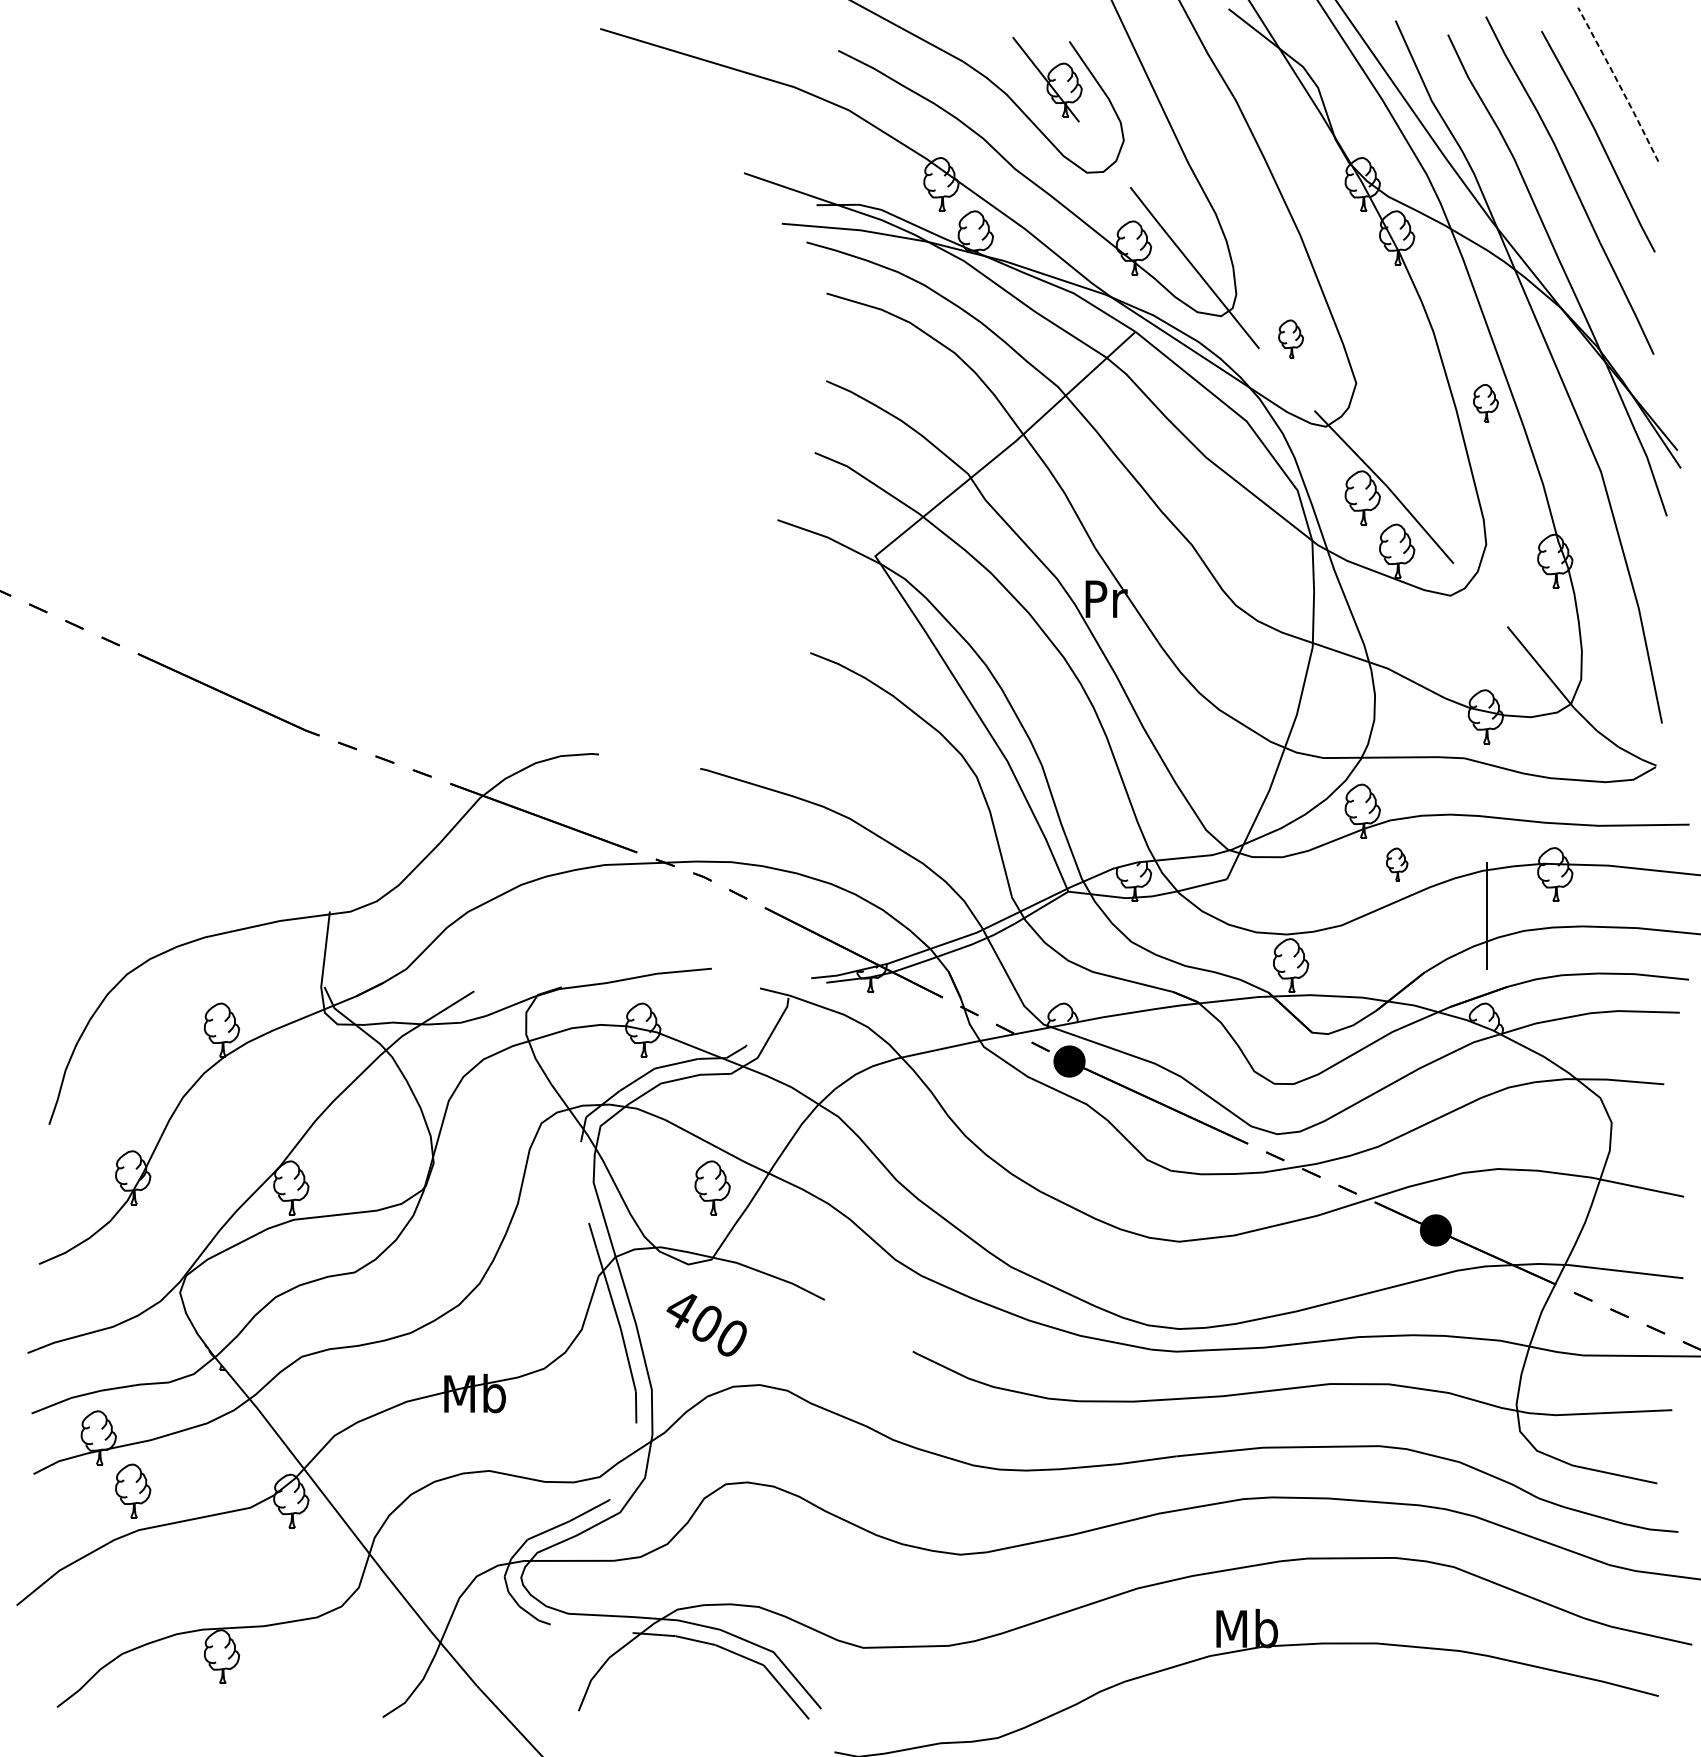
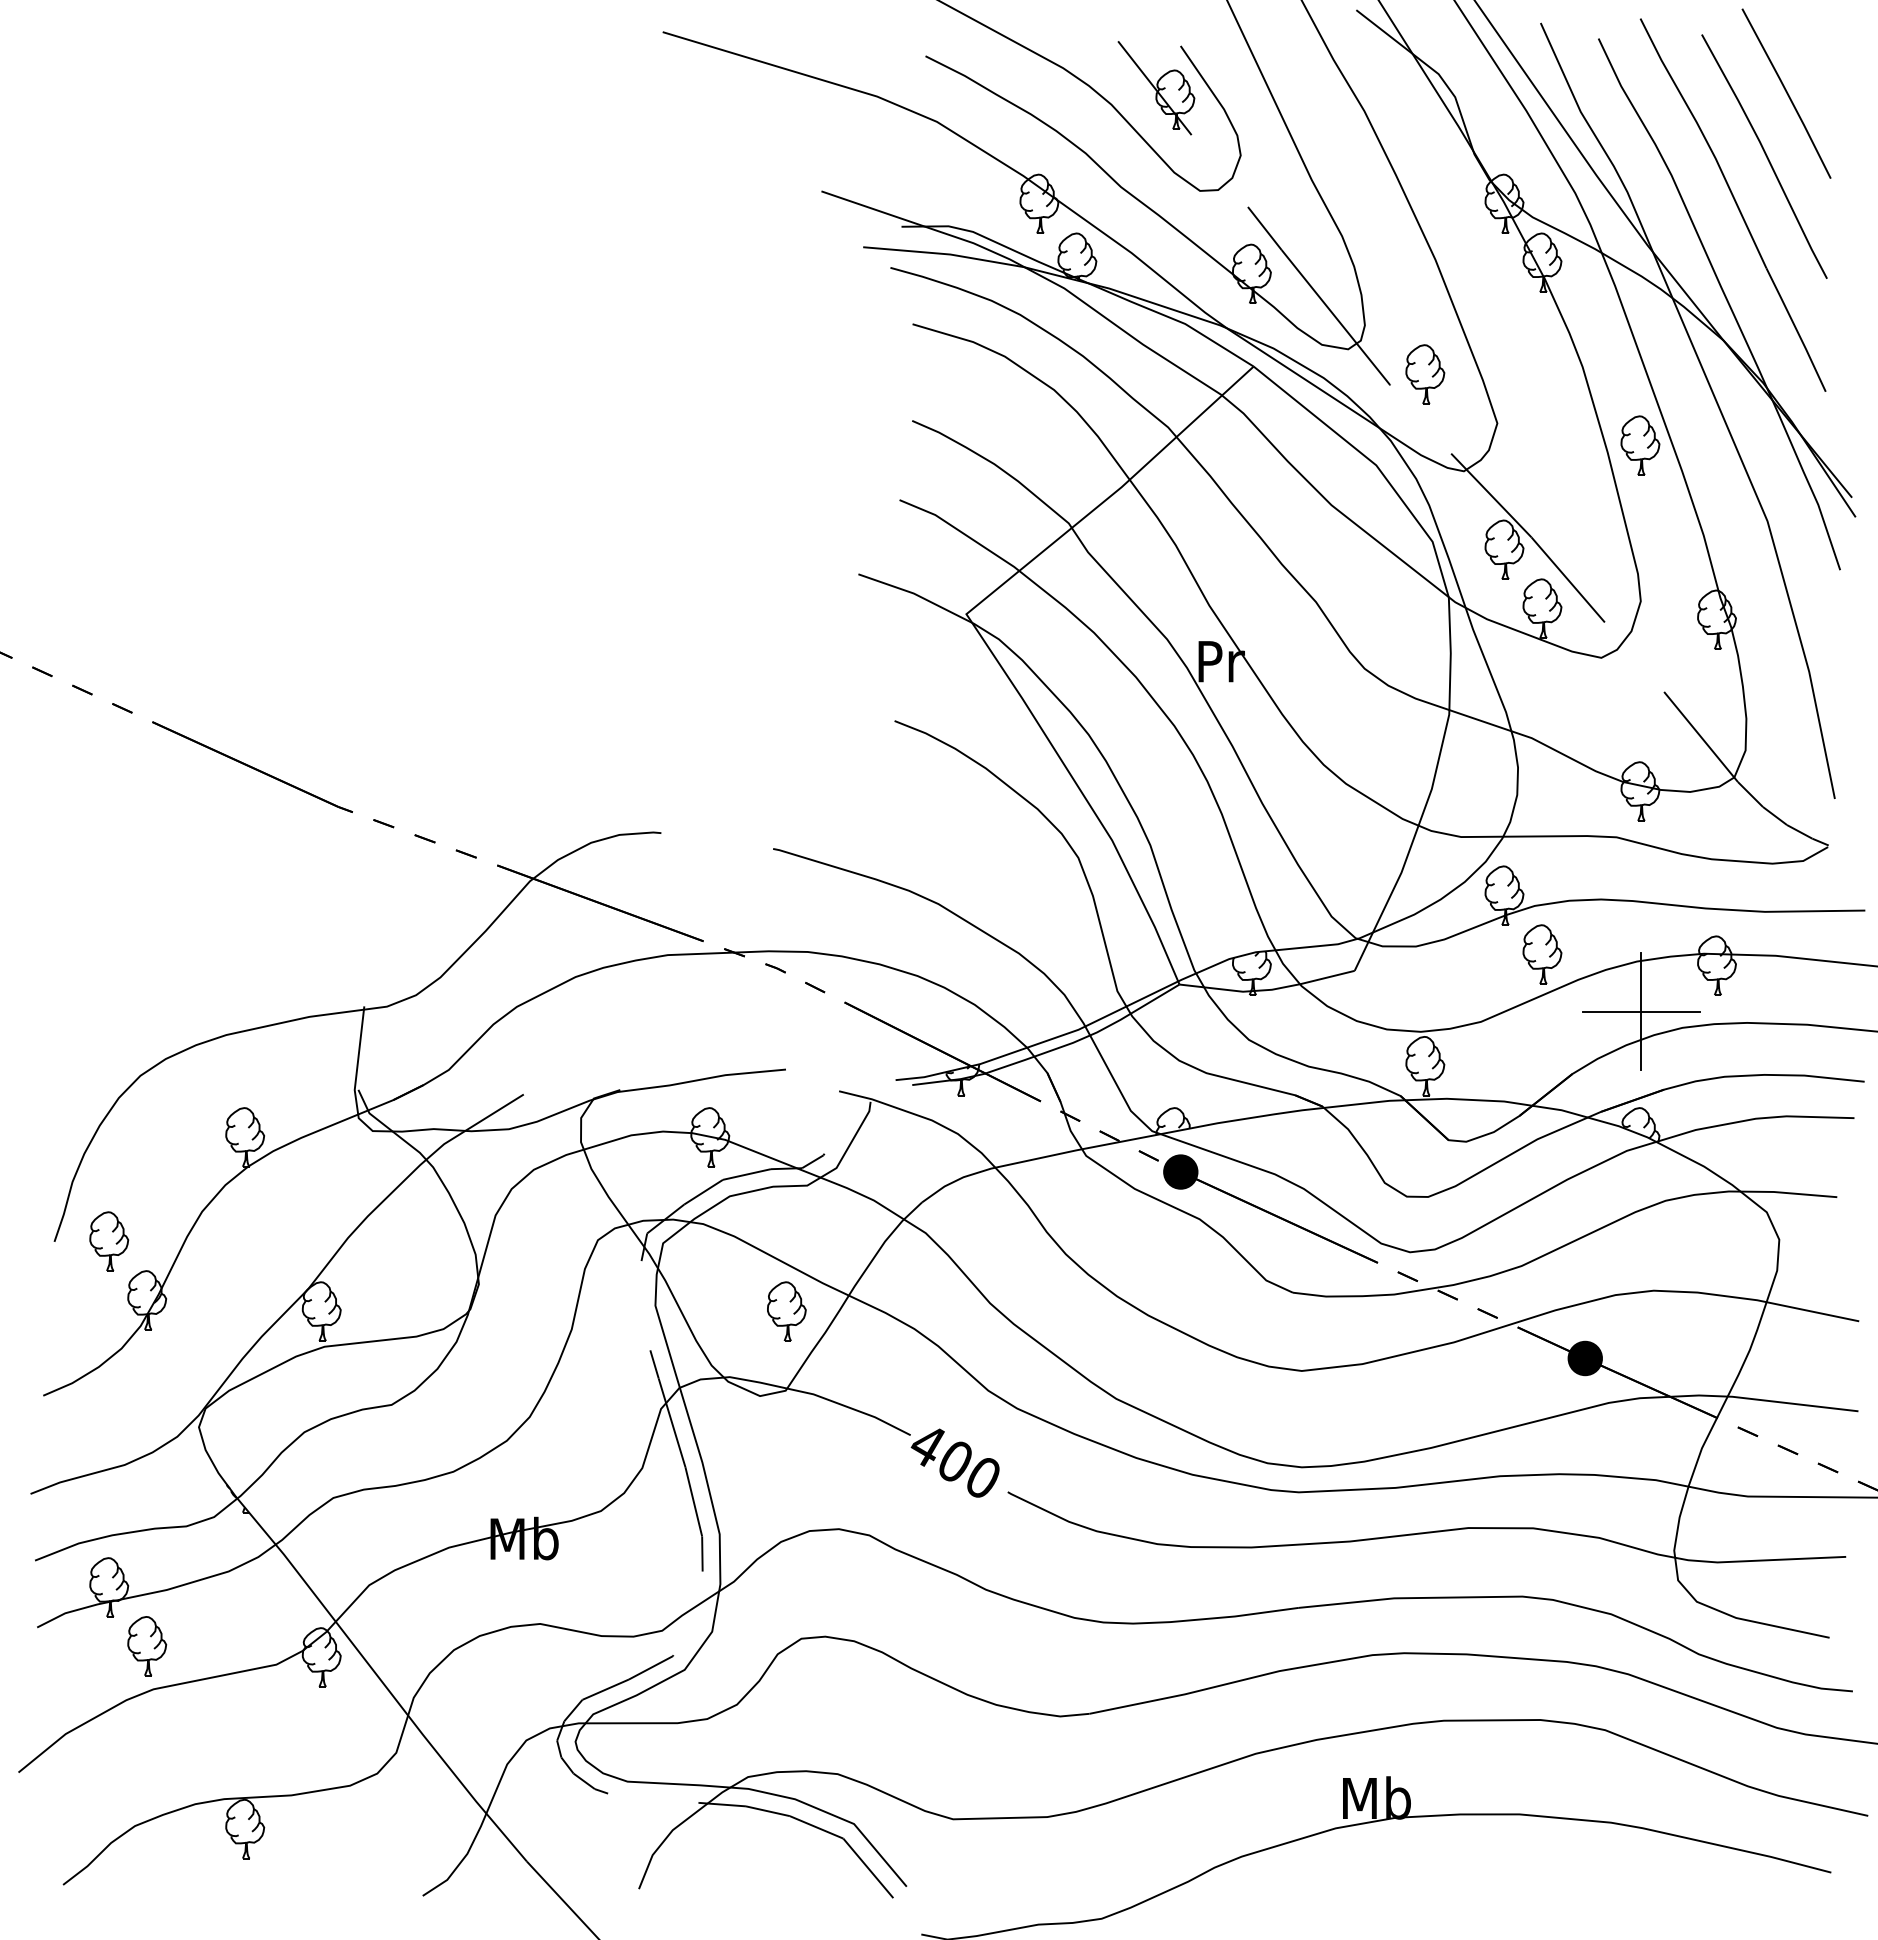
line: (1619, 83) -> (1787, 92), dashed -> solid
part: (1291, 339) -> (1425, 374), size x1.43
part: (1485, 403) -> (1640, 445), size x1.43
part: (1397, 864) -> (1542, 954), size x1.67
line: (1486, 916) -> (1641, 1011), added
part: (99, 1124) -> (109, 1241), added
text: (706, 1324) -> (954, 1462), moved

